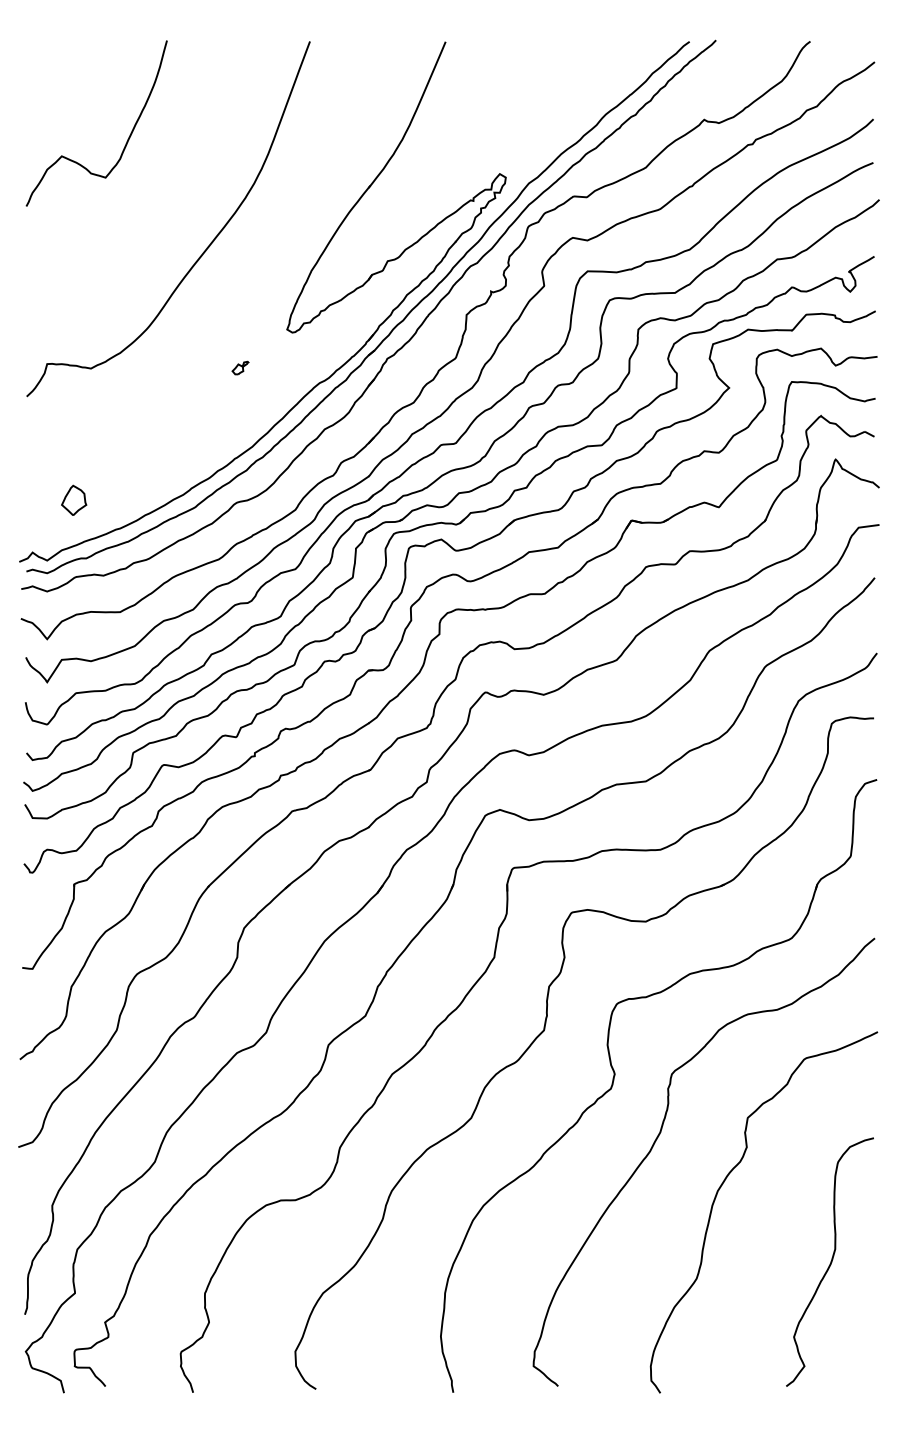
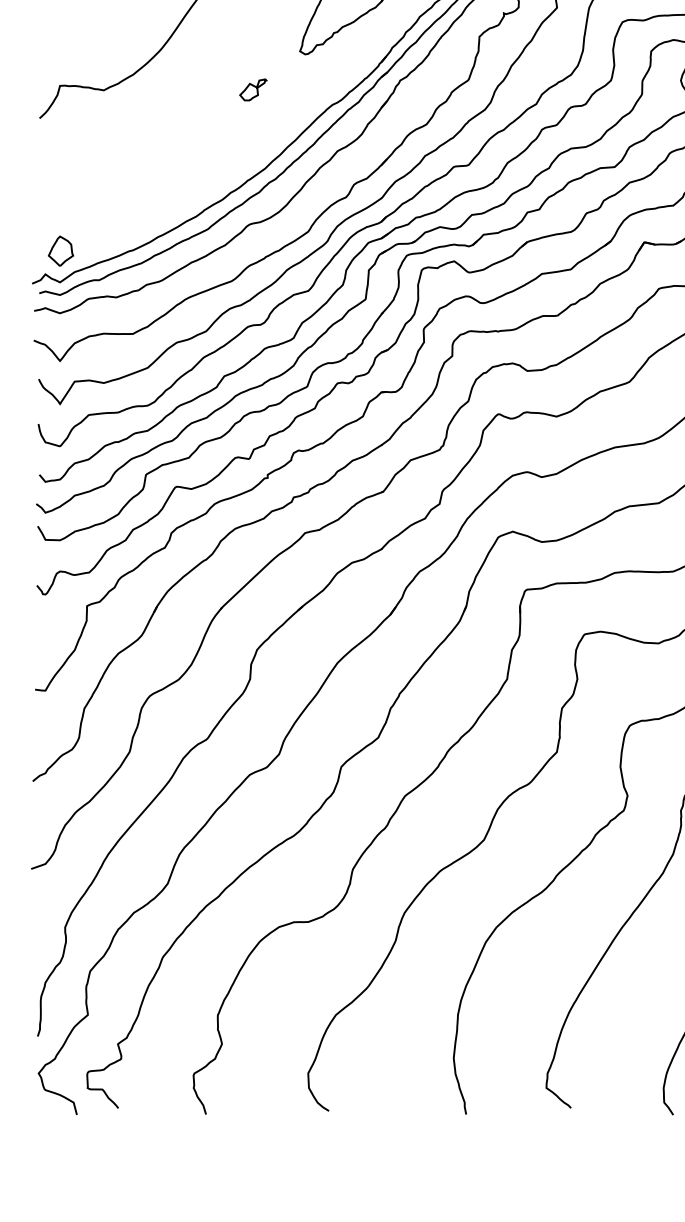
part: (240, 367) -> (253, 89), size x1.67
part: (74, 499) -> (61, 250), moved

